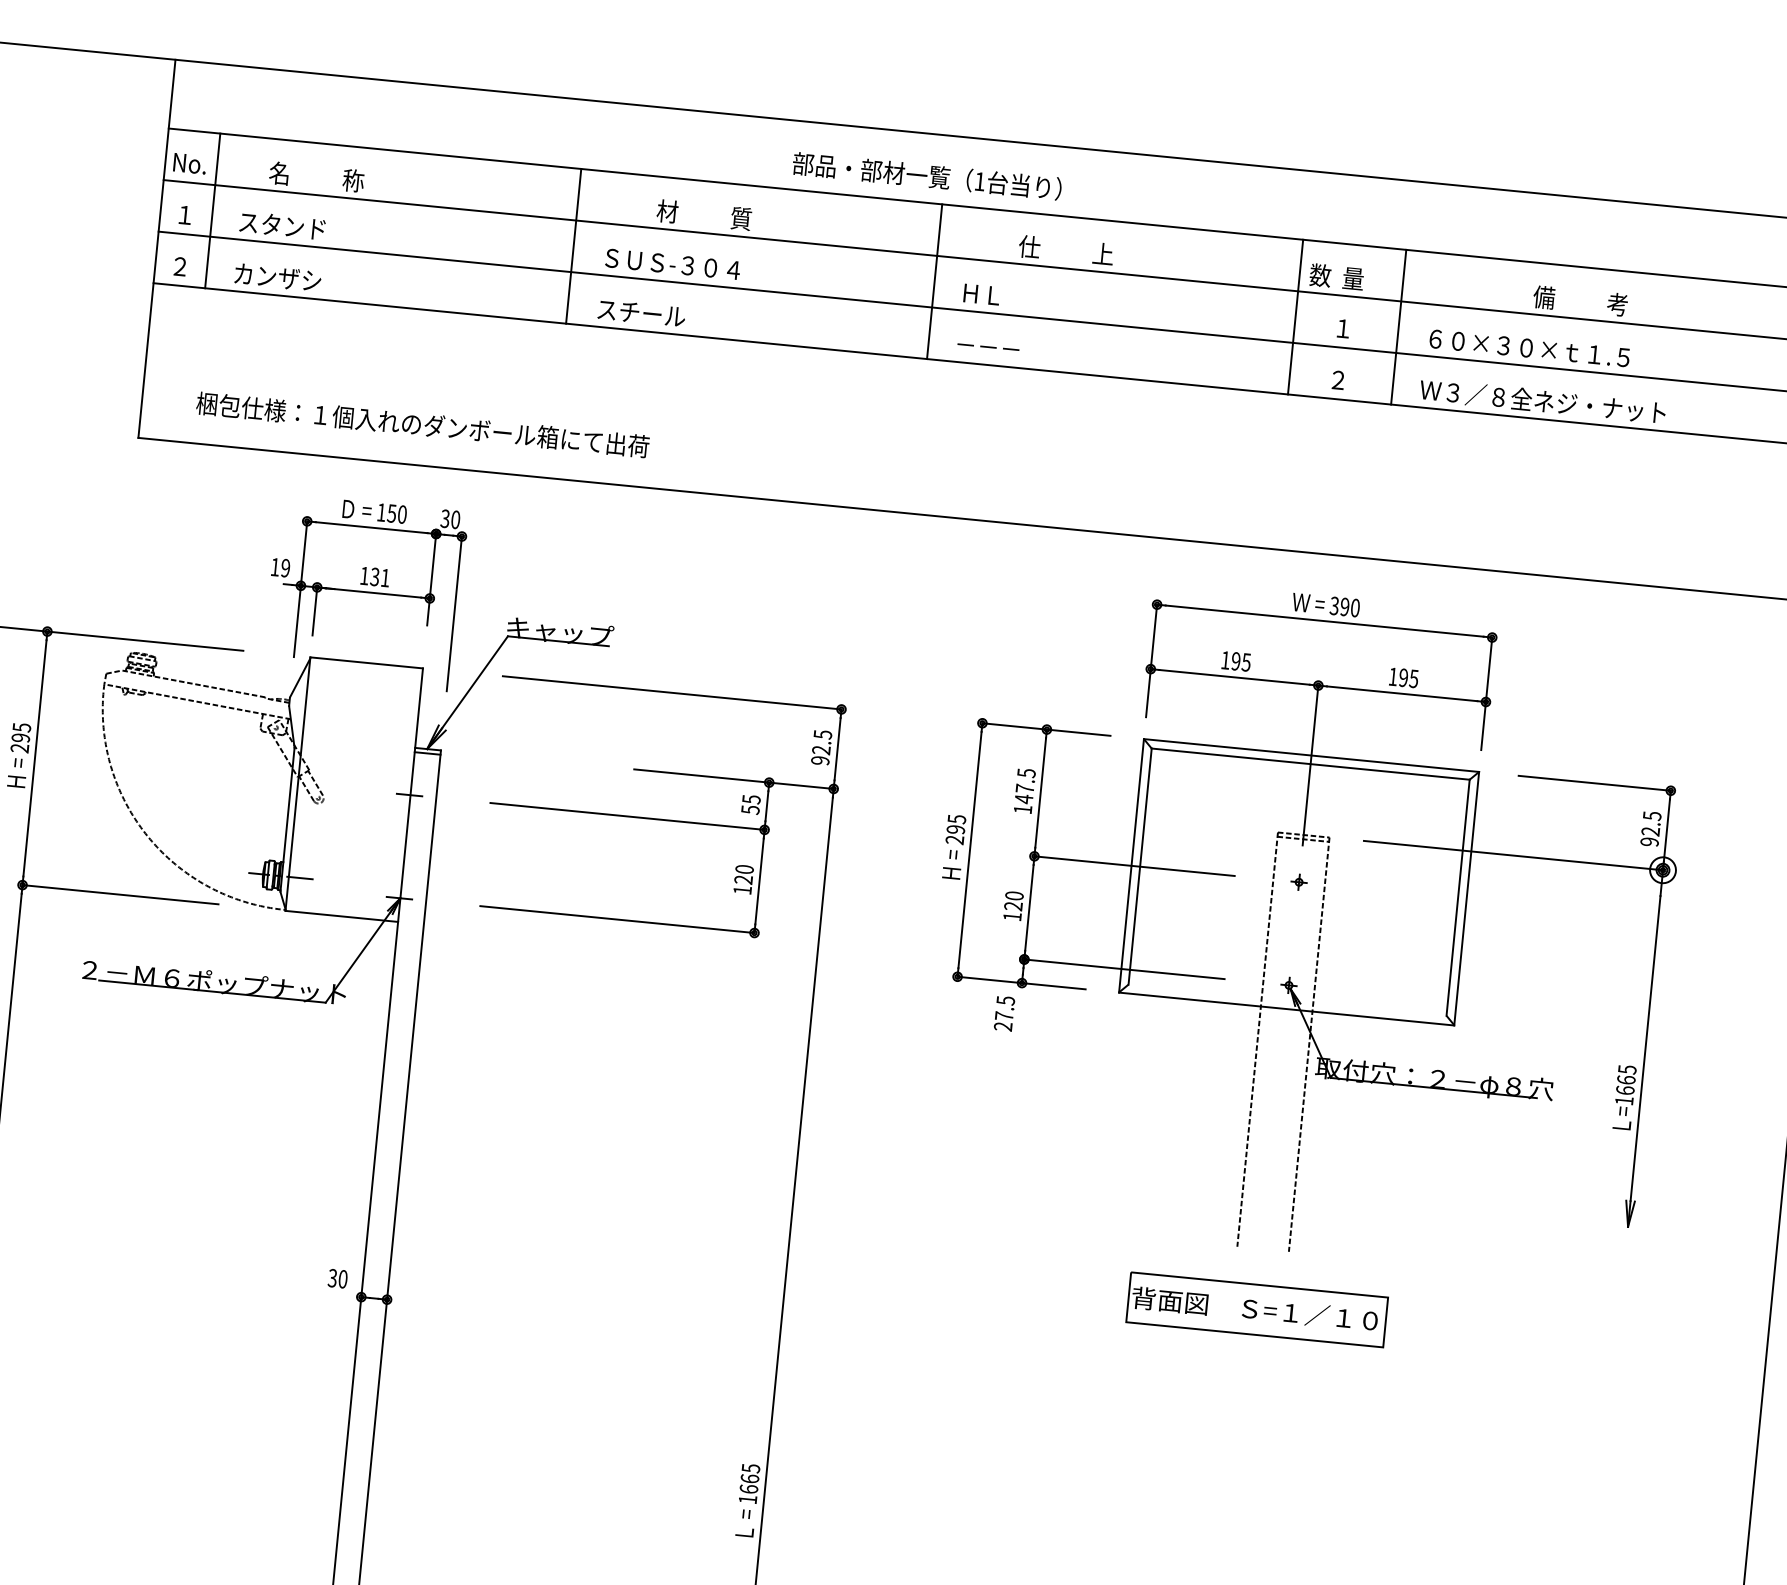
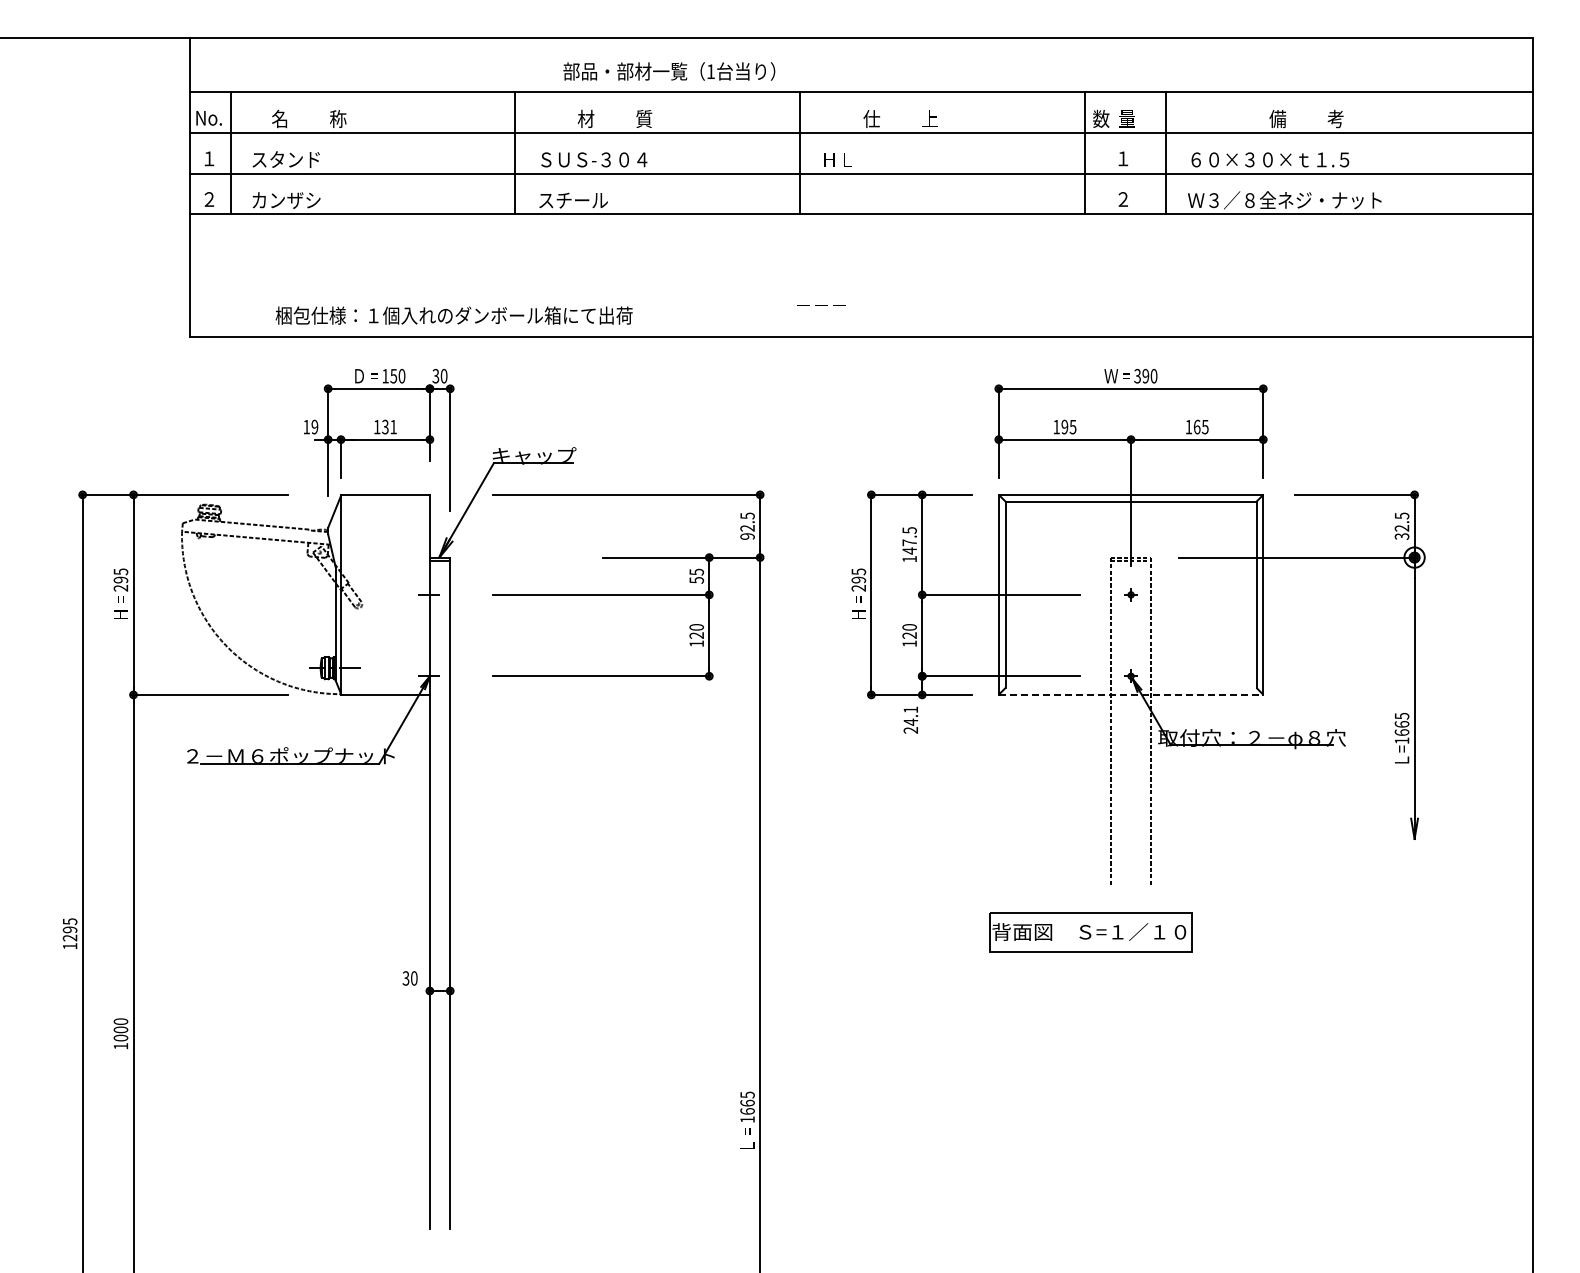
text: (927, 176) -> (669, 71), moved
text: (988, 347) -> (821, 305), moved
text: (422, 424) -> (453, 315), moved
text: (1402, 677) -> (1196, 426), 195 -> 165
text: (1650, 842) -> (1402, 536), 92.5 -> 32.5
text: (1004, 1007) -> (910, 715), 27.5 -> 24.1
line: (1287, 1008) -> (1131, 694), solid -> dashed
part: (1256, 1310) -> (1090, 932), moved

